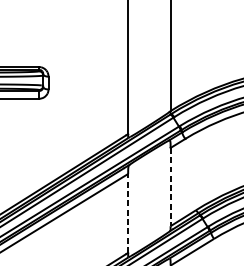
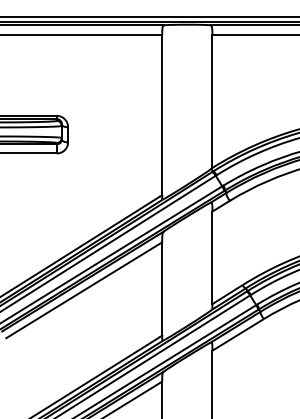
line: (170, 187) -> (212, 258), dashed -> solid
line: (128, 213) -> (162, 289), dashed -> solid

